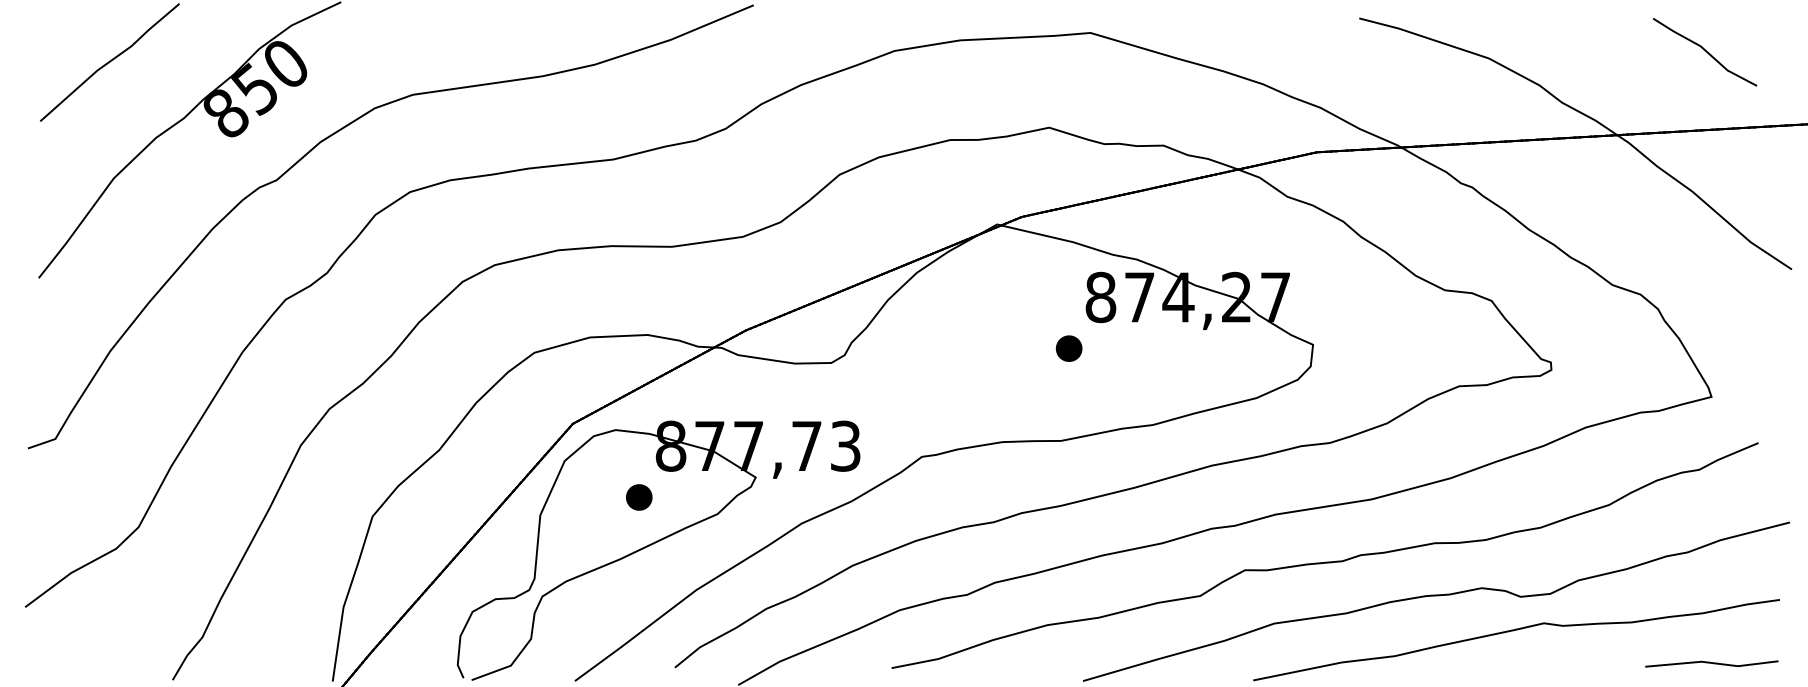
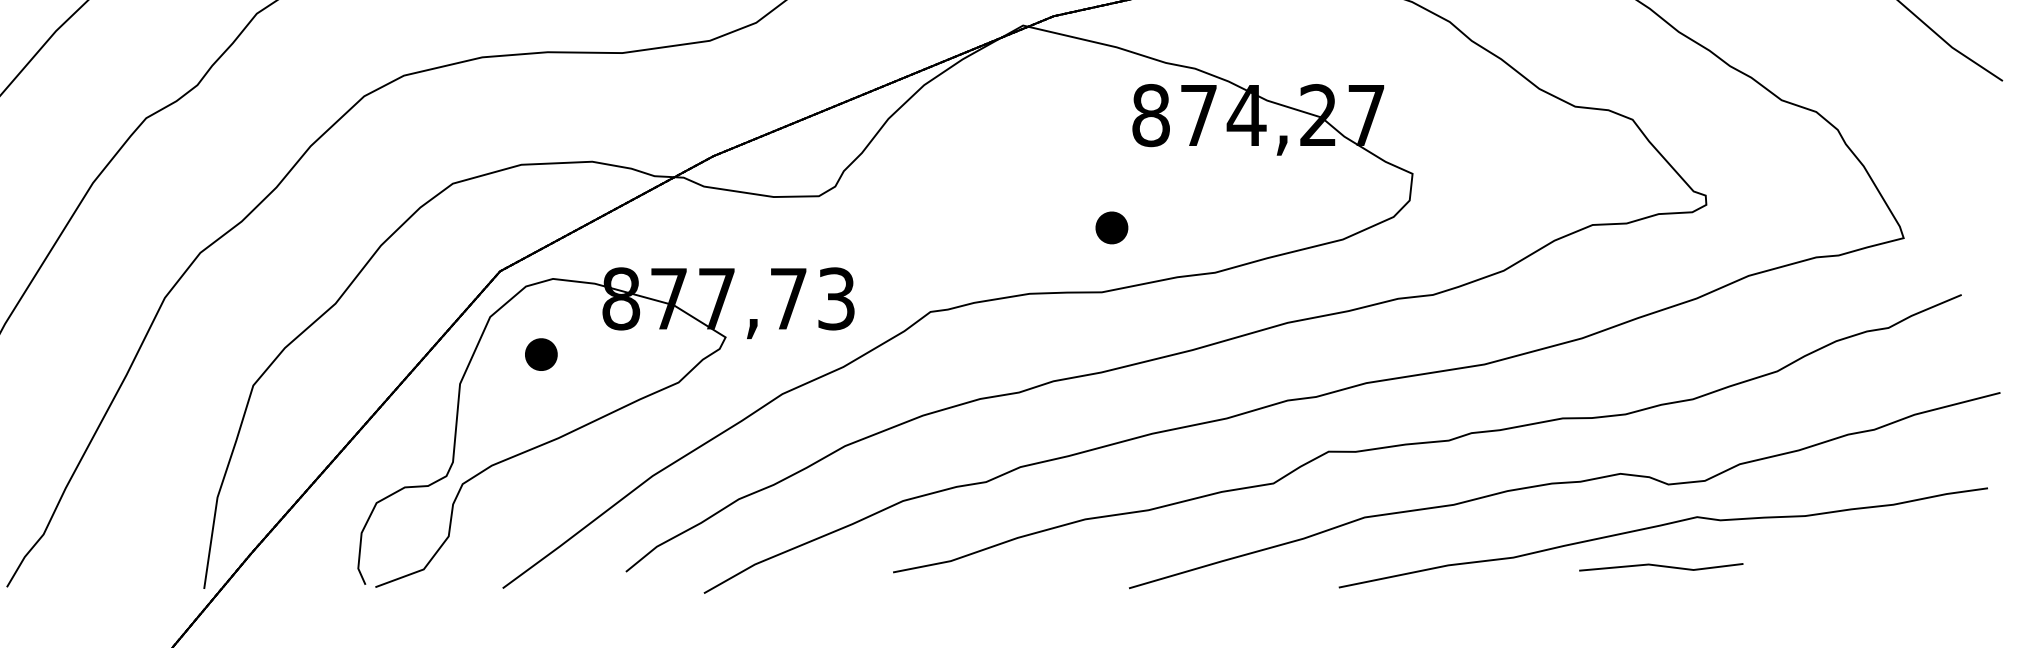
part: (1068, 348) -> (1111, 227), moved
part: (639, 497) -> (541, 354), moved
line: (1711, 663) -> (1660, 566), moved

